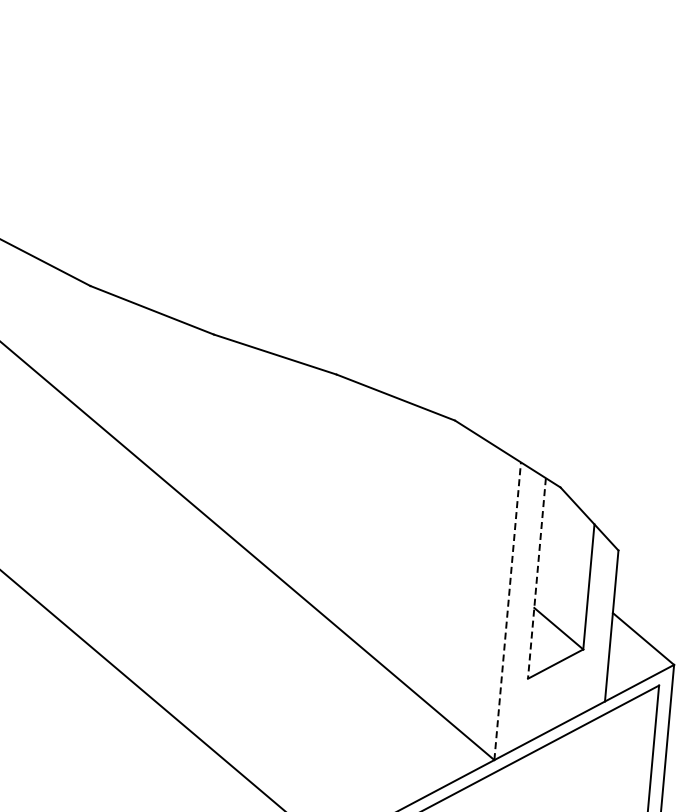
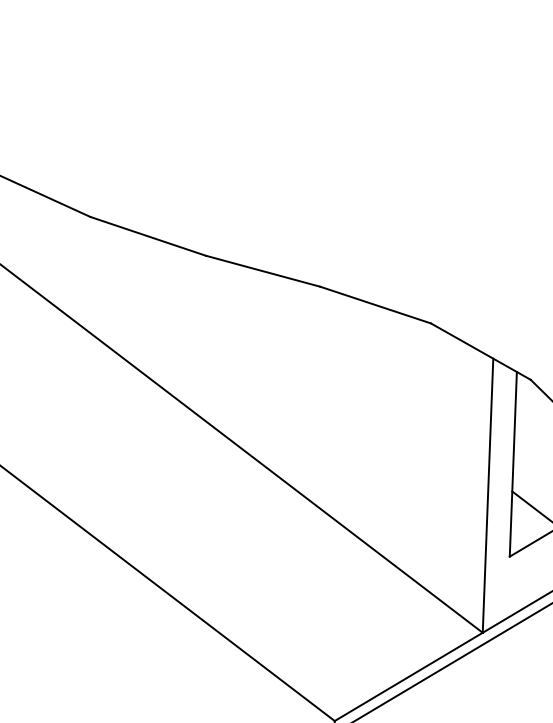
line: (536, 578) -> (512, 464), dashed -> solid
line: (507, 610) -> (487, 495), dashed -> solid

